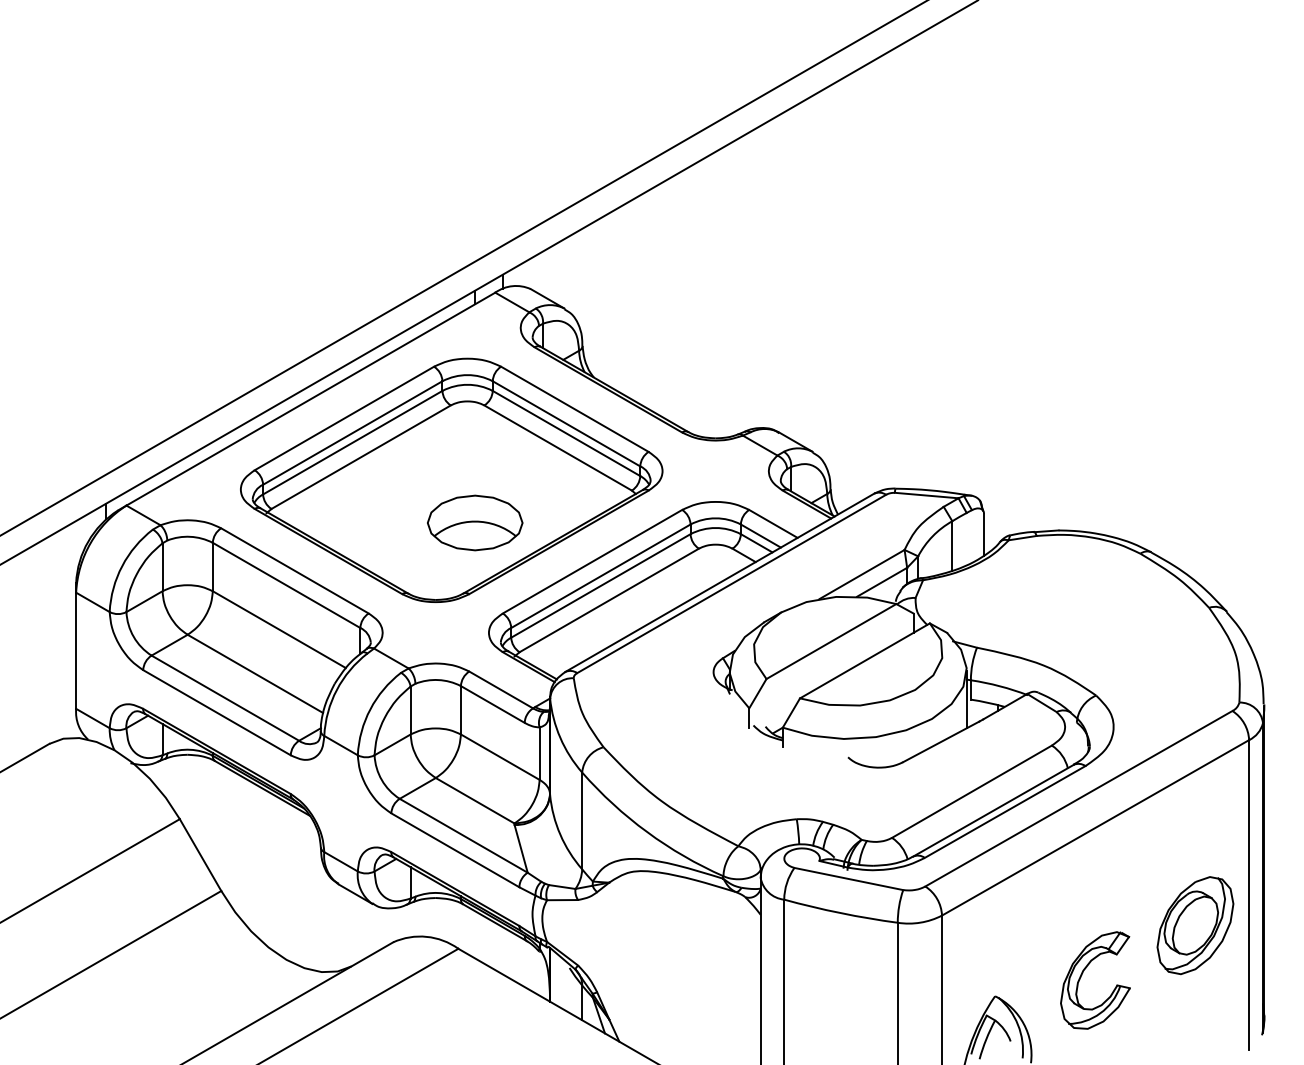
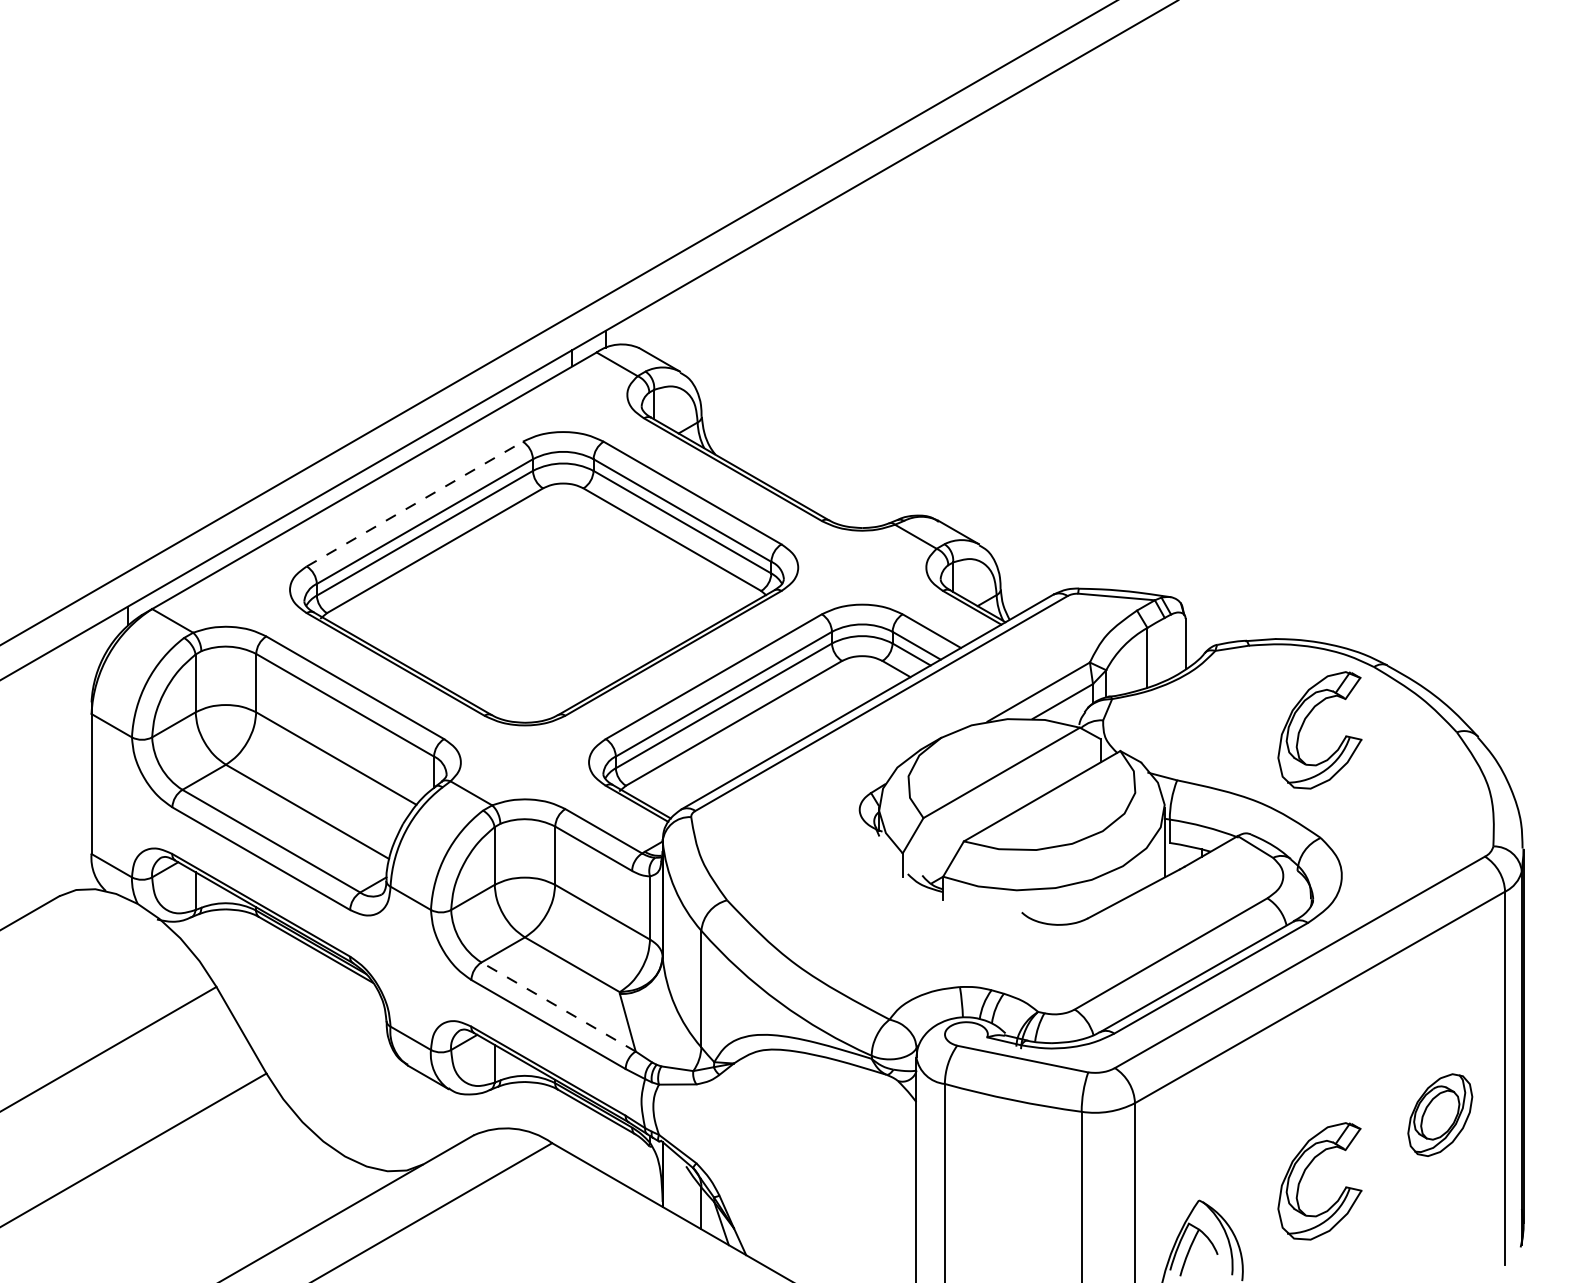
line: (344, 418) -> (414, 504), solid -> dashed
part: (475, 522) -> (572, 629), removed
part: (1082, 600) -> (1304, 723), added
line: (463, 835) -> (558, 1006), solid -> dashed
part: (1194, 924) -> (1439, 1114), size x0.7

